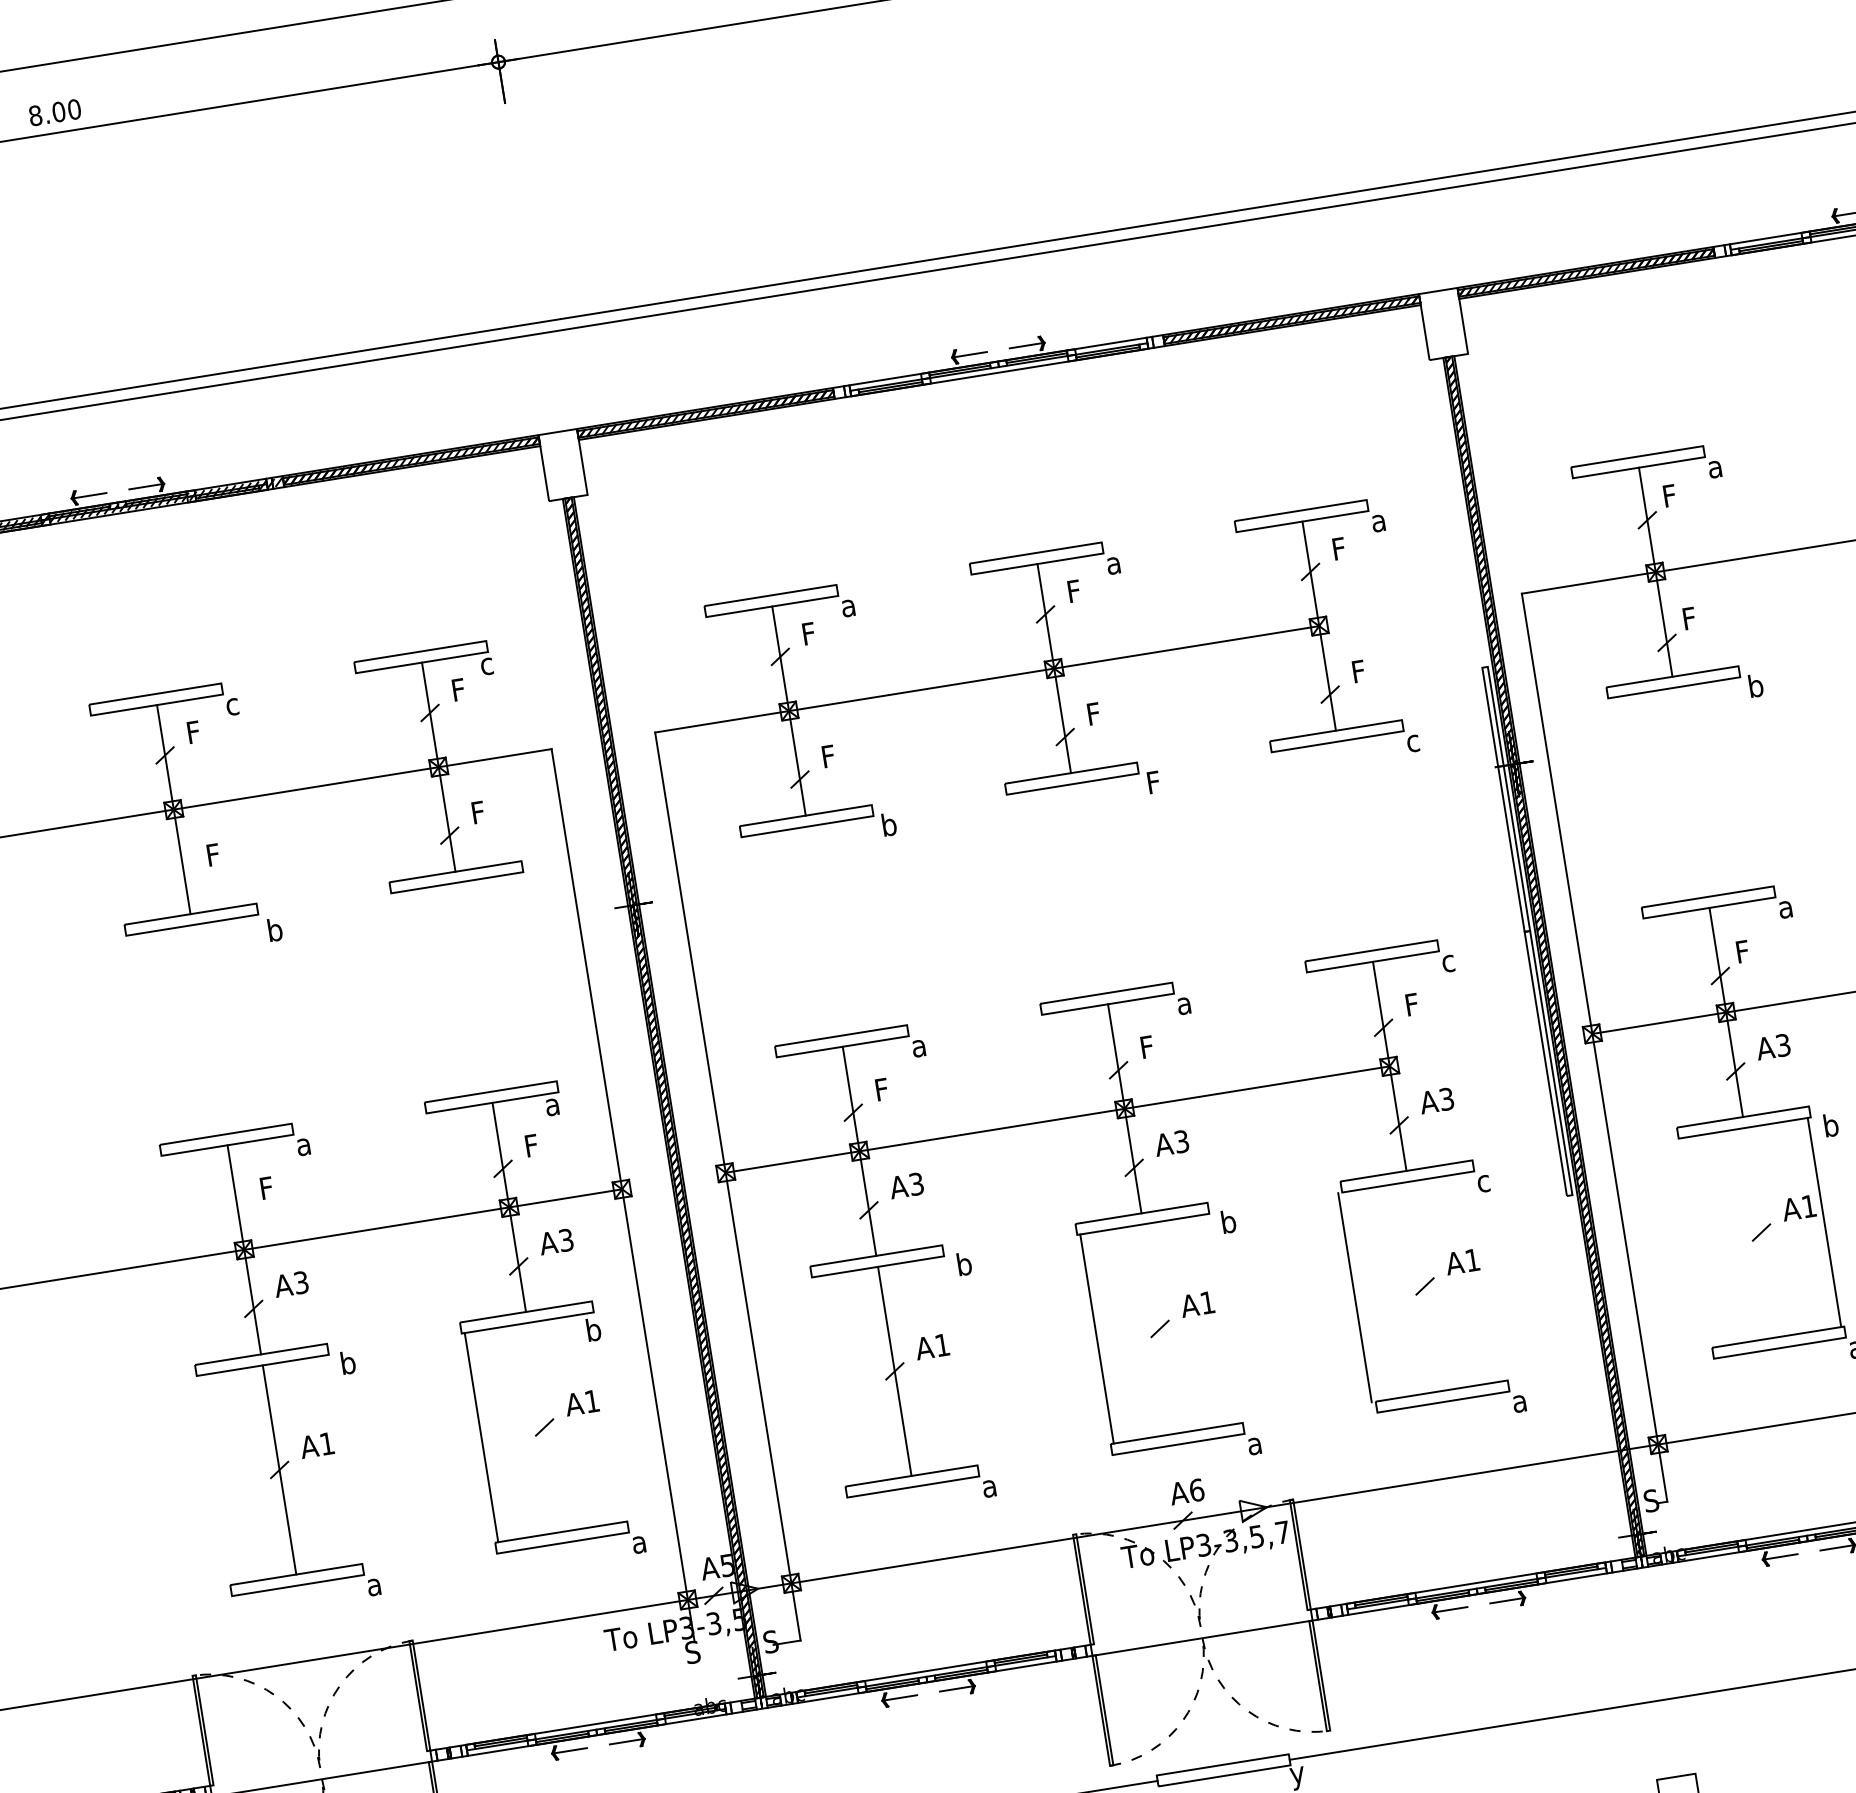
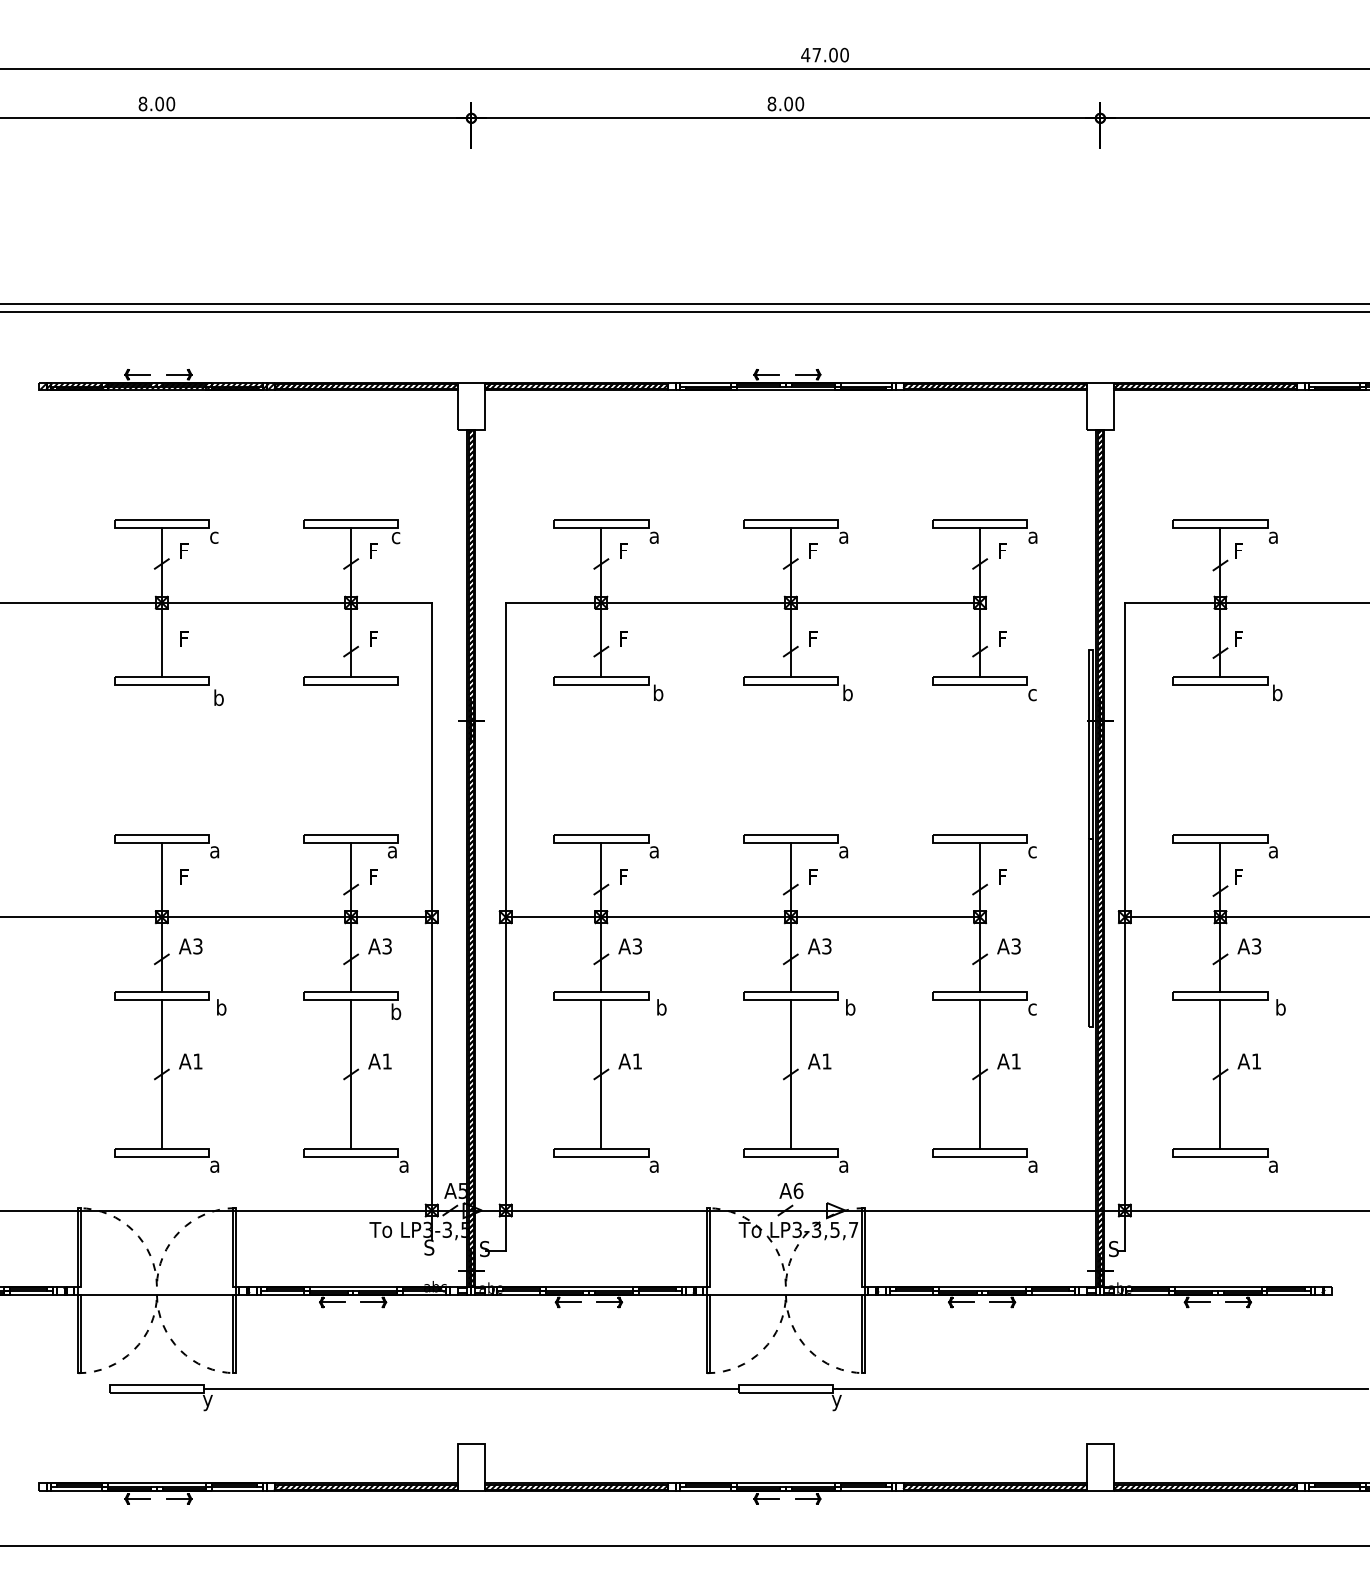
text: (1153, 781) -> (847, 692), F -> b
line: (1824, 1222) -> (1220, 1074), moved
line: (1355, 1297) -> (980, 1074), moved
line: (1096, 1339) -> (790, 1074), moved
line: (482, 1437) -> (351, 1074), moved

